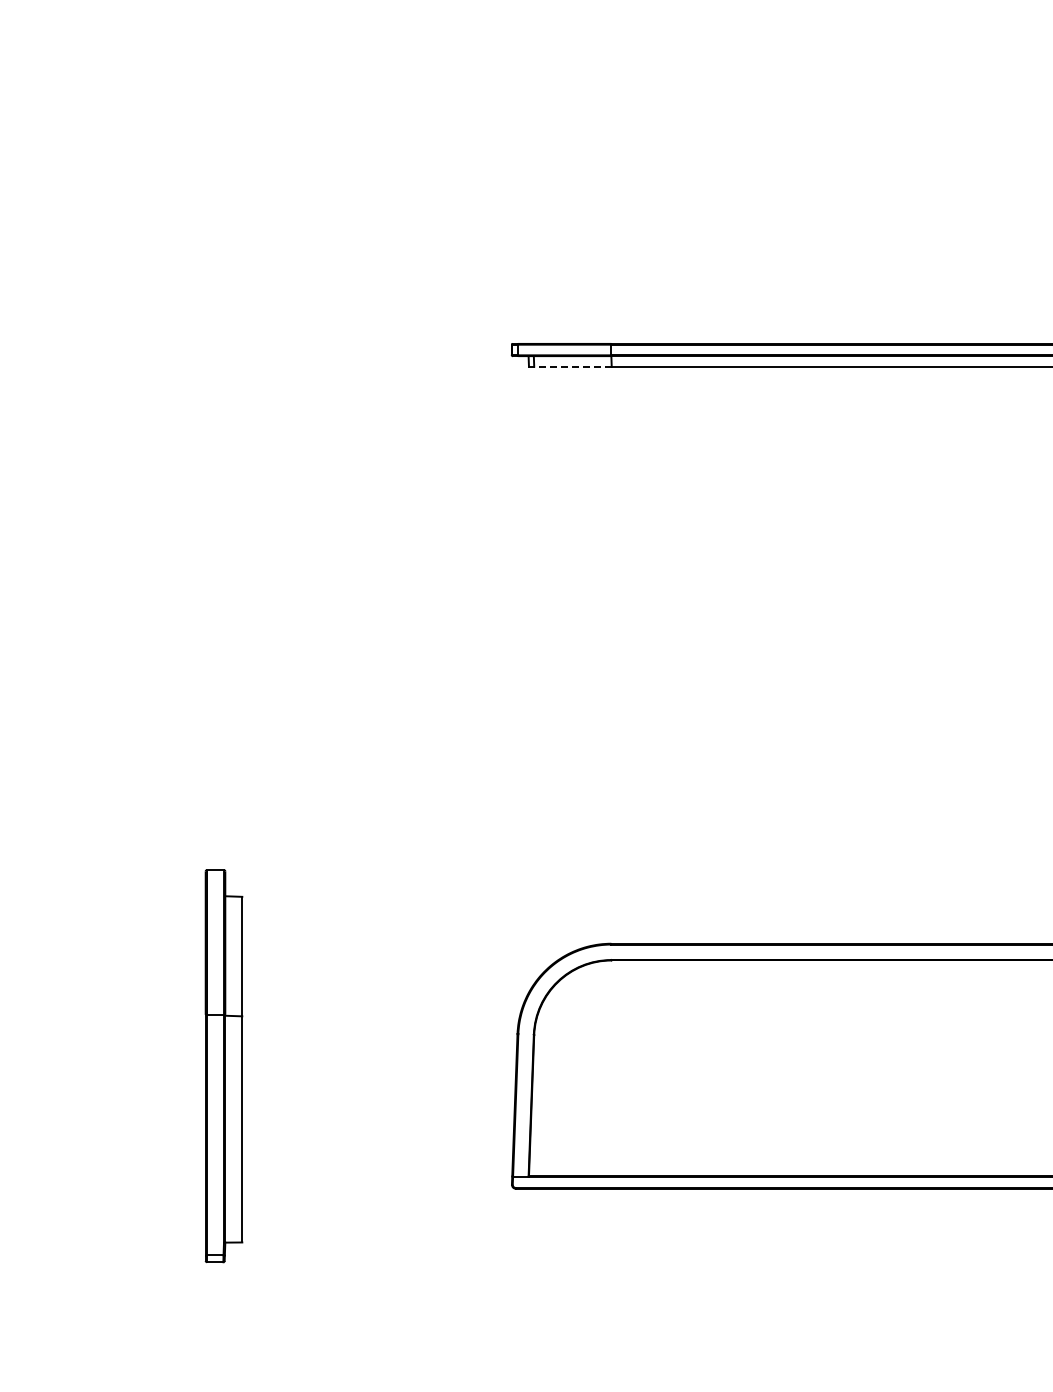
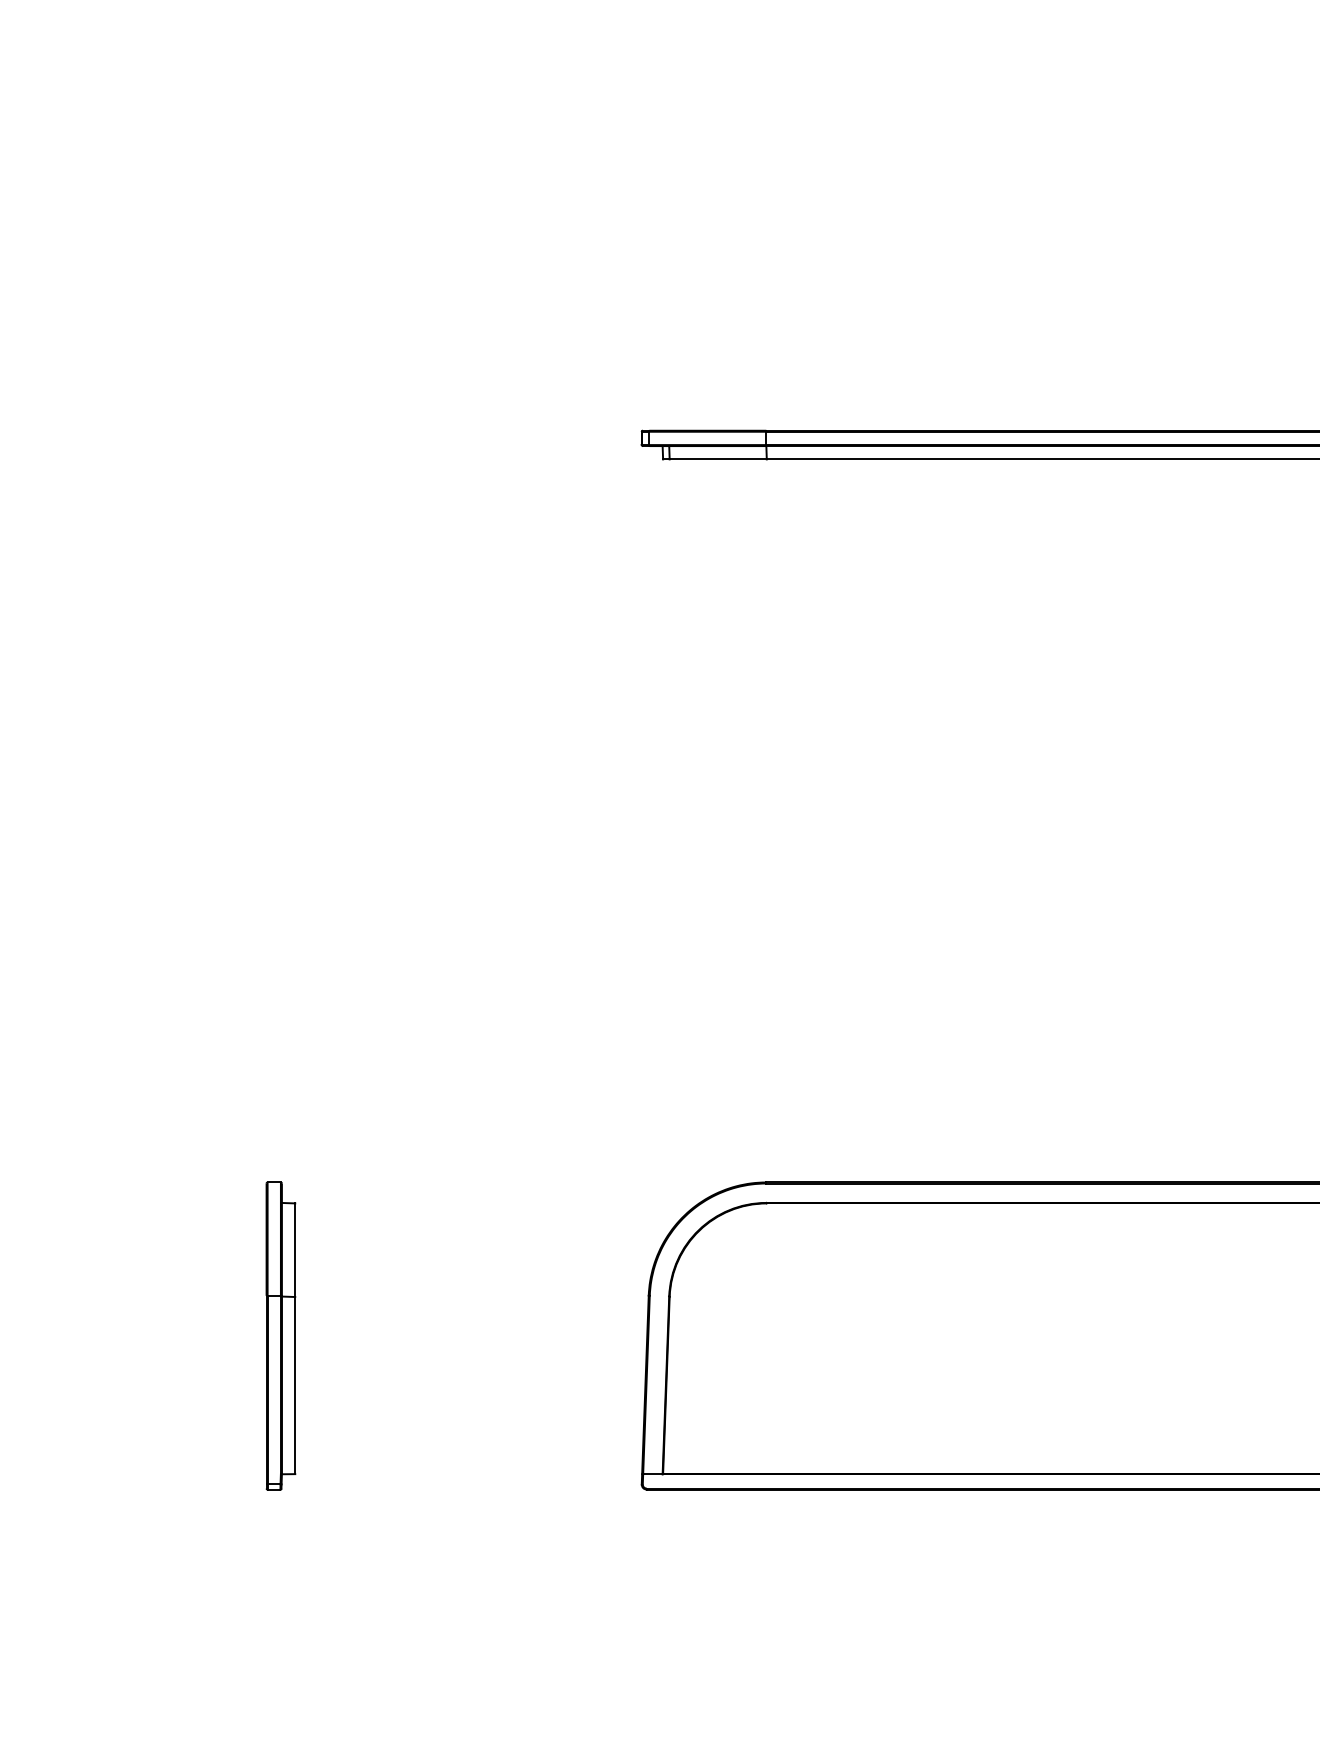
line: (572, 366) -> (717, 459), dashed -> solid
part: (223, 1066) -> (280, 1336), size x0.62

